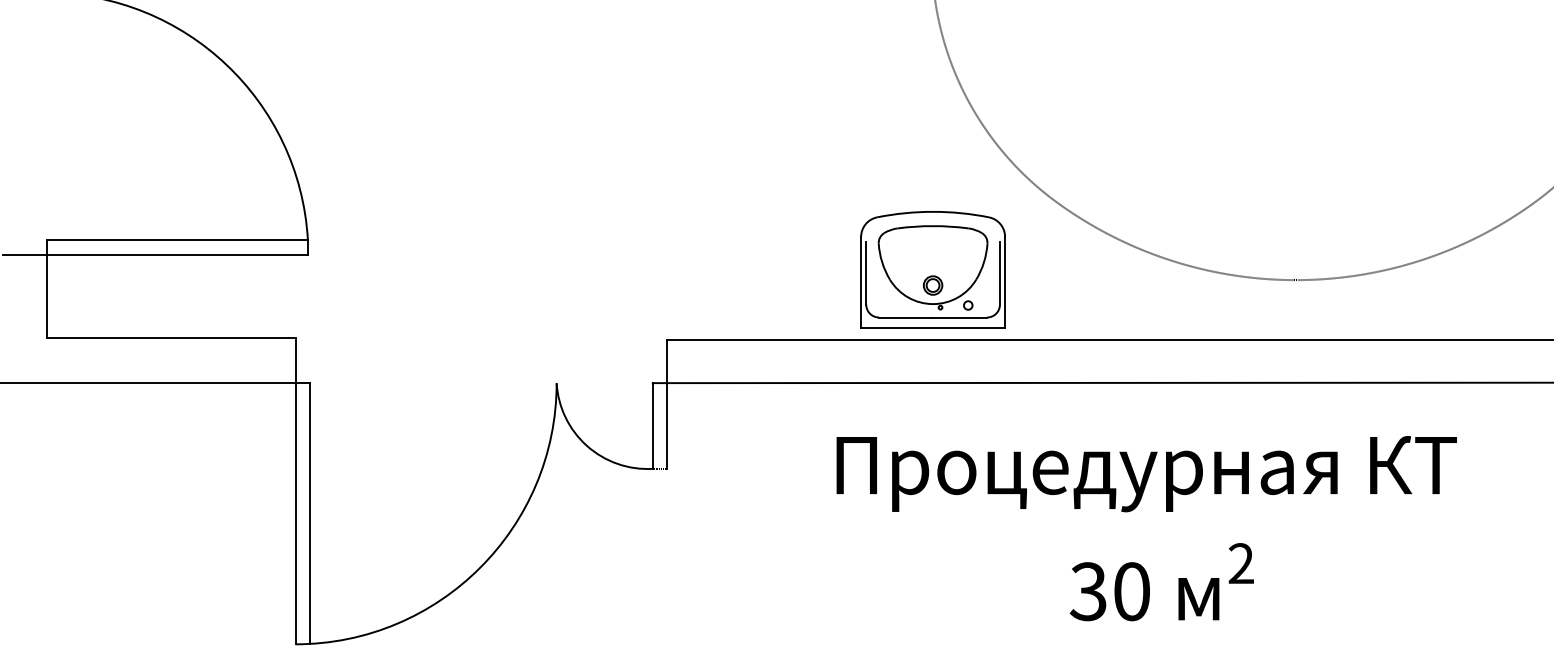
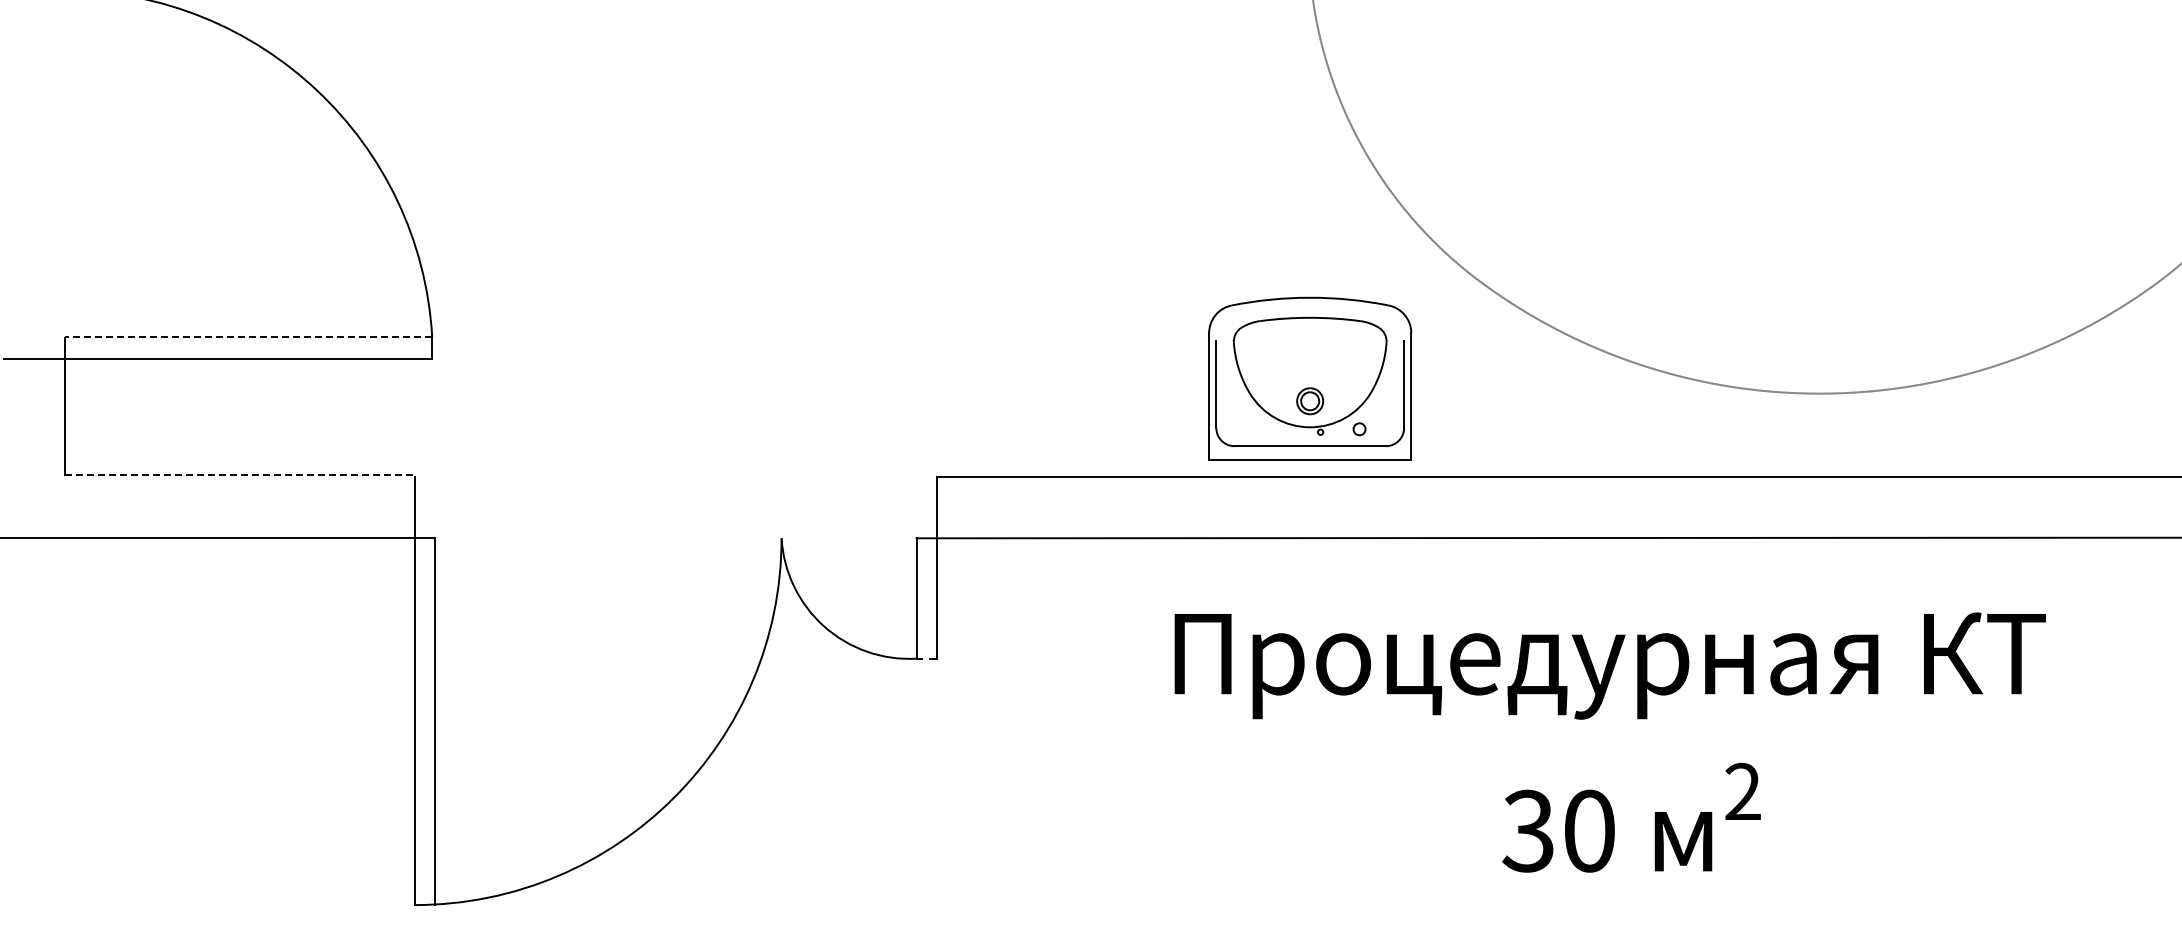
line: (177, 239) -> (248, 336), solid -> dashed
line: (171, 337) -> (240, 474), solid -> dashed

